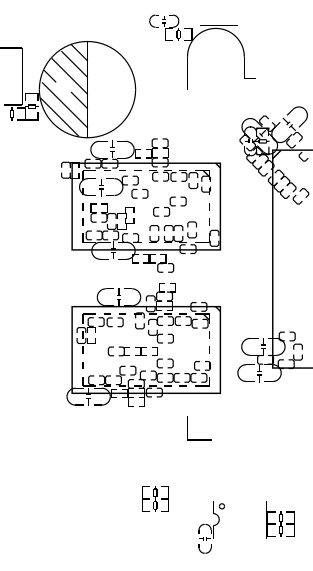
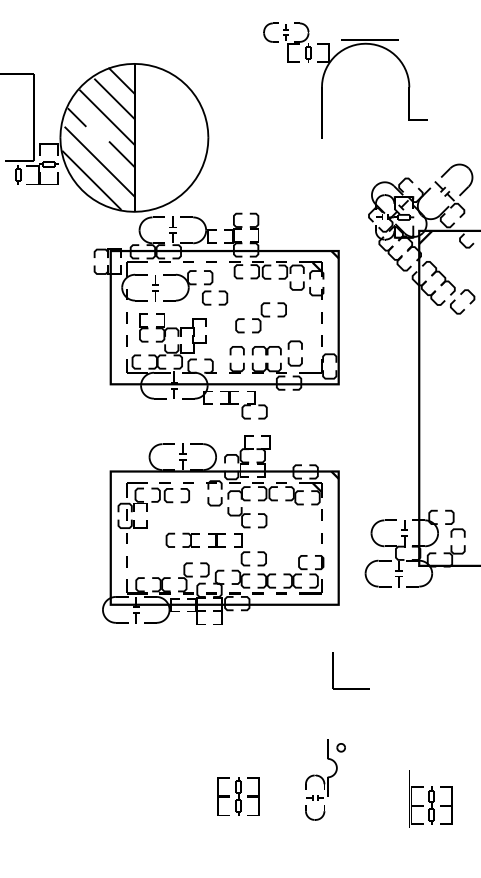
part: (189, 48) -> (325, 74), moved
part: (199, 439) -> (351, 688), moved
part: (155, 498) -> (238, 795), moved
part: (211, 527) -> (325, 780), moved

